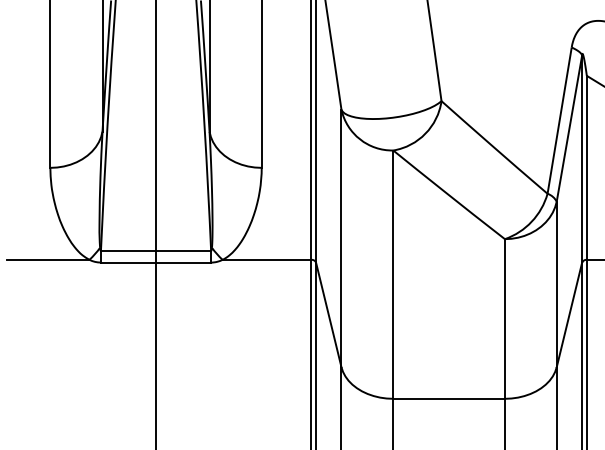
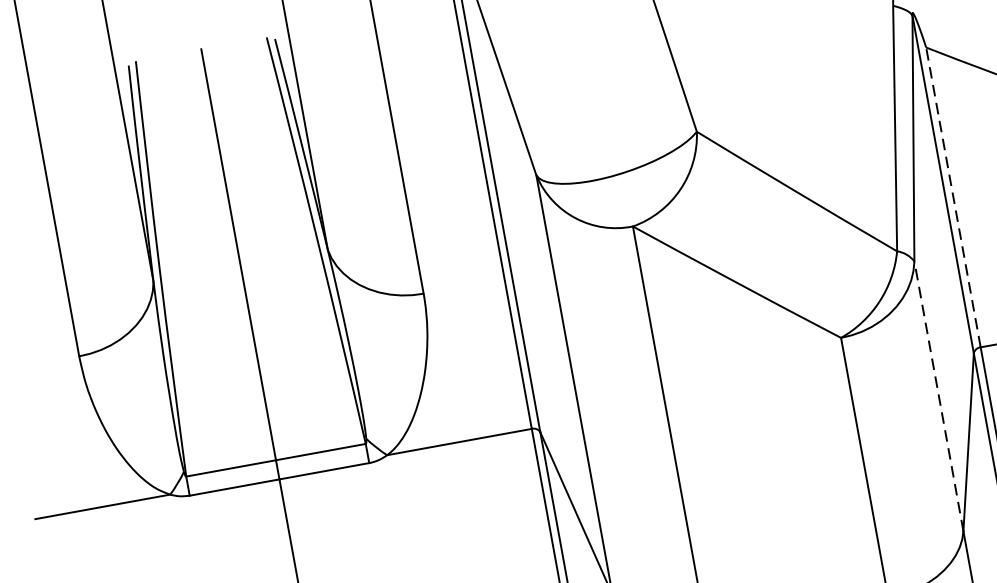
line: (586, 167) -> (952, 196), solid -> dashed
line: (556, 284) -> (938, 396), solid -> dashed

